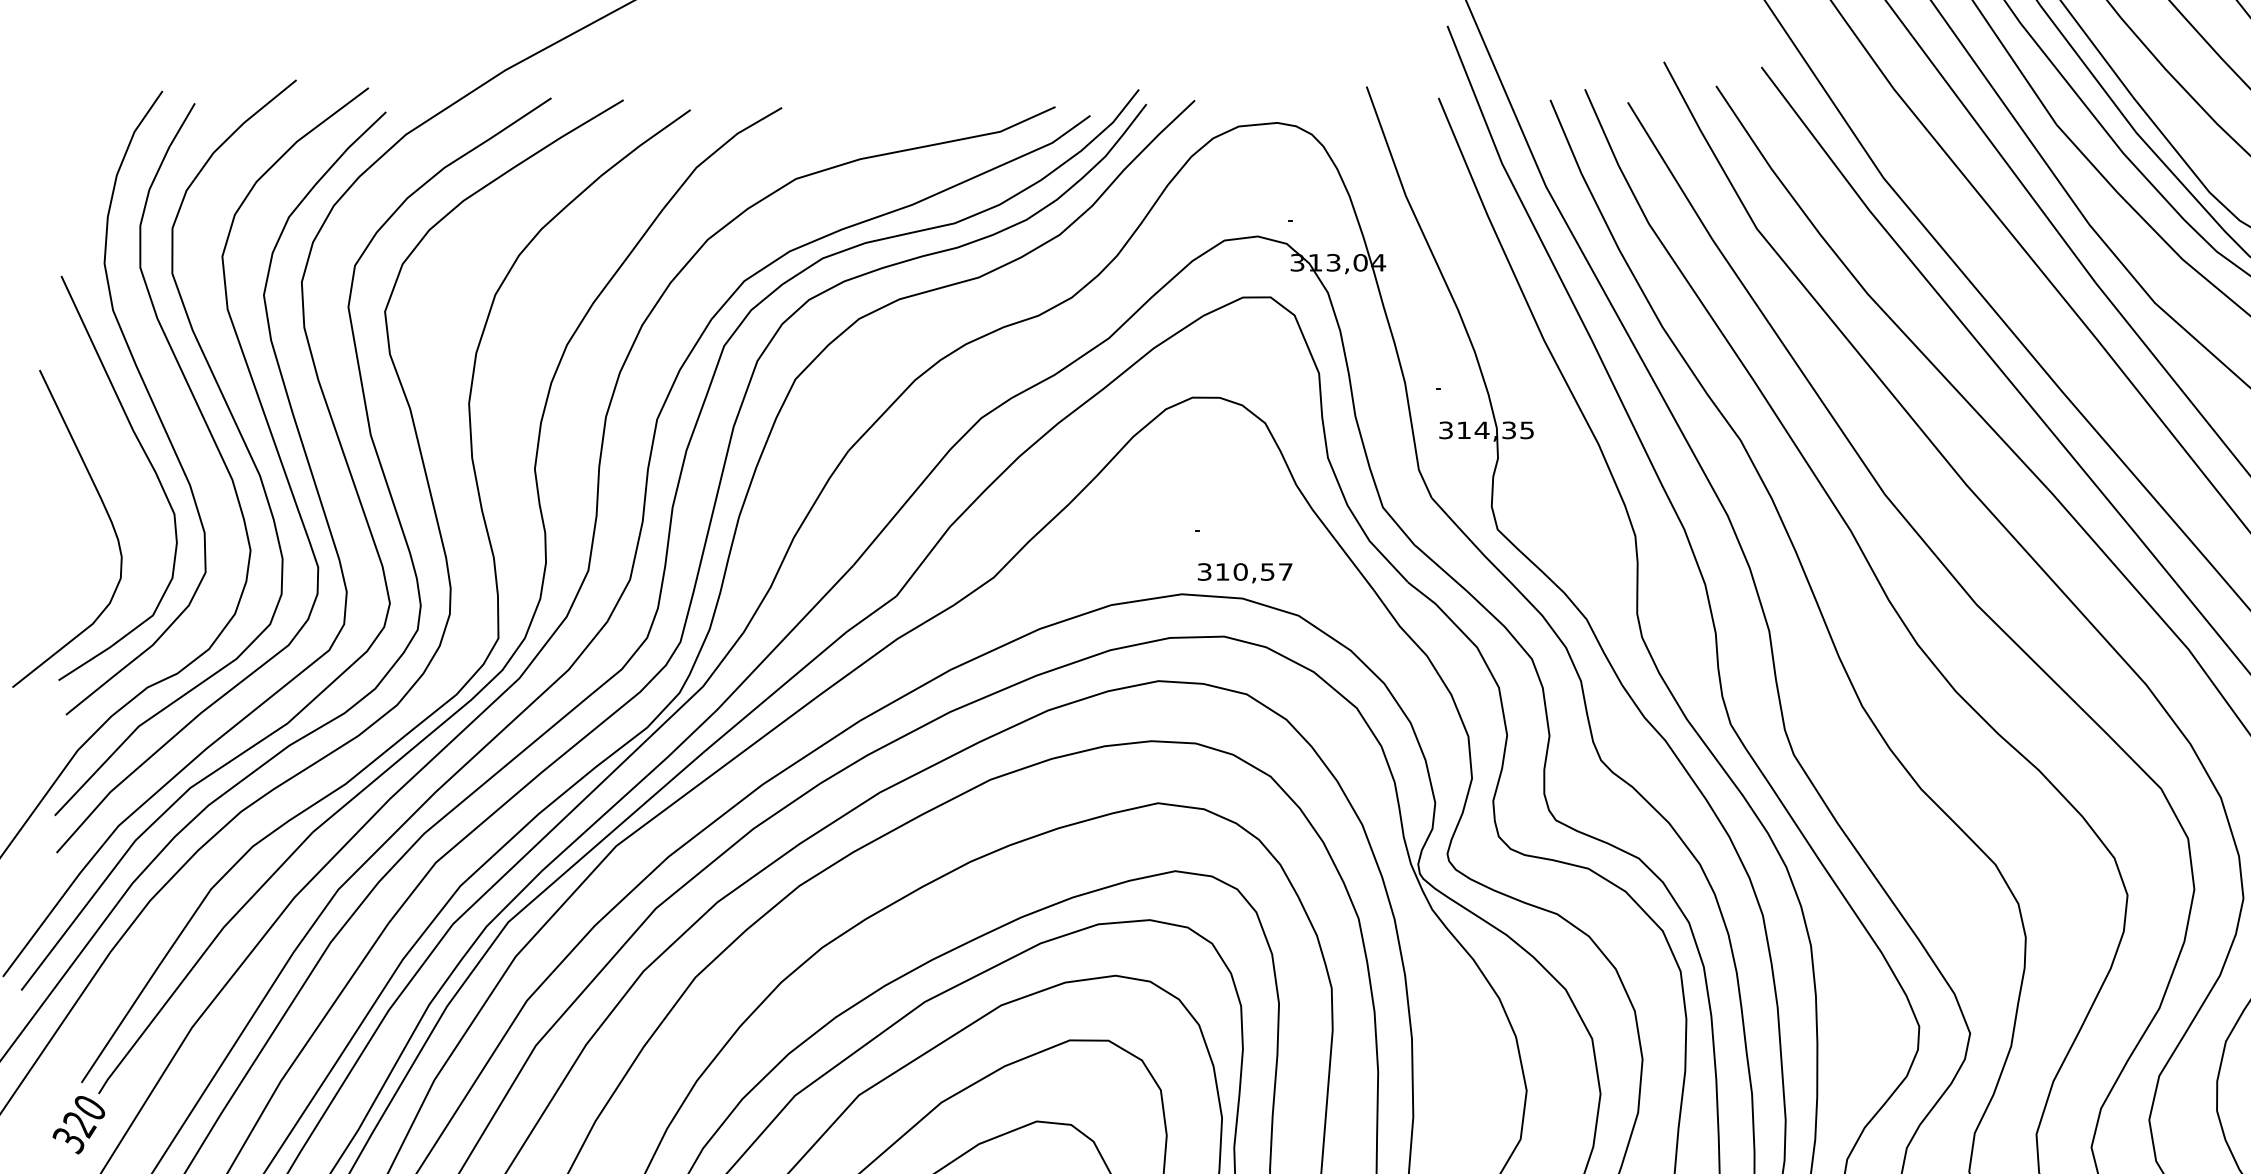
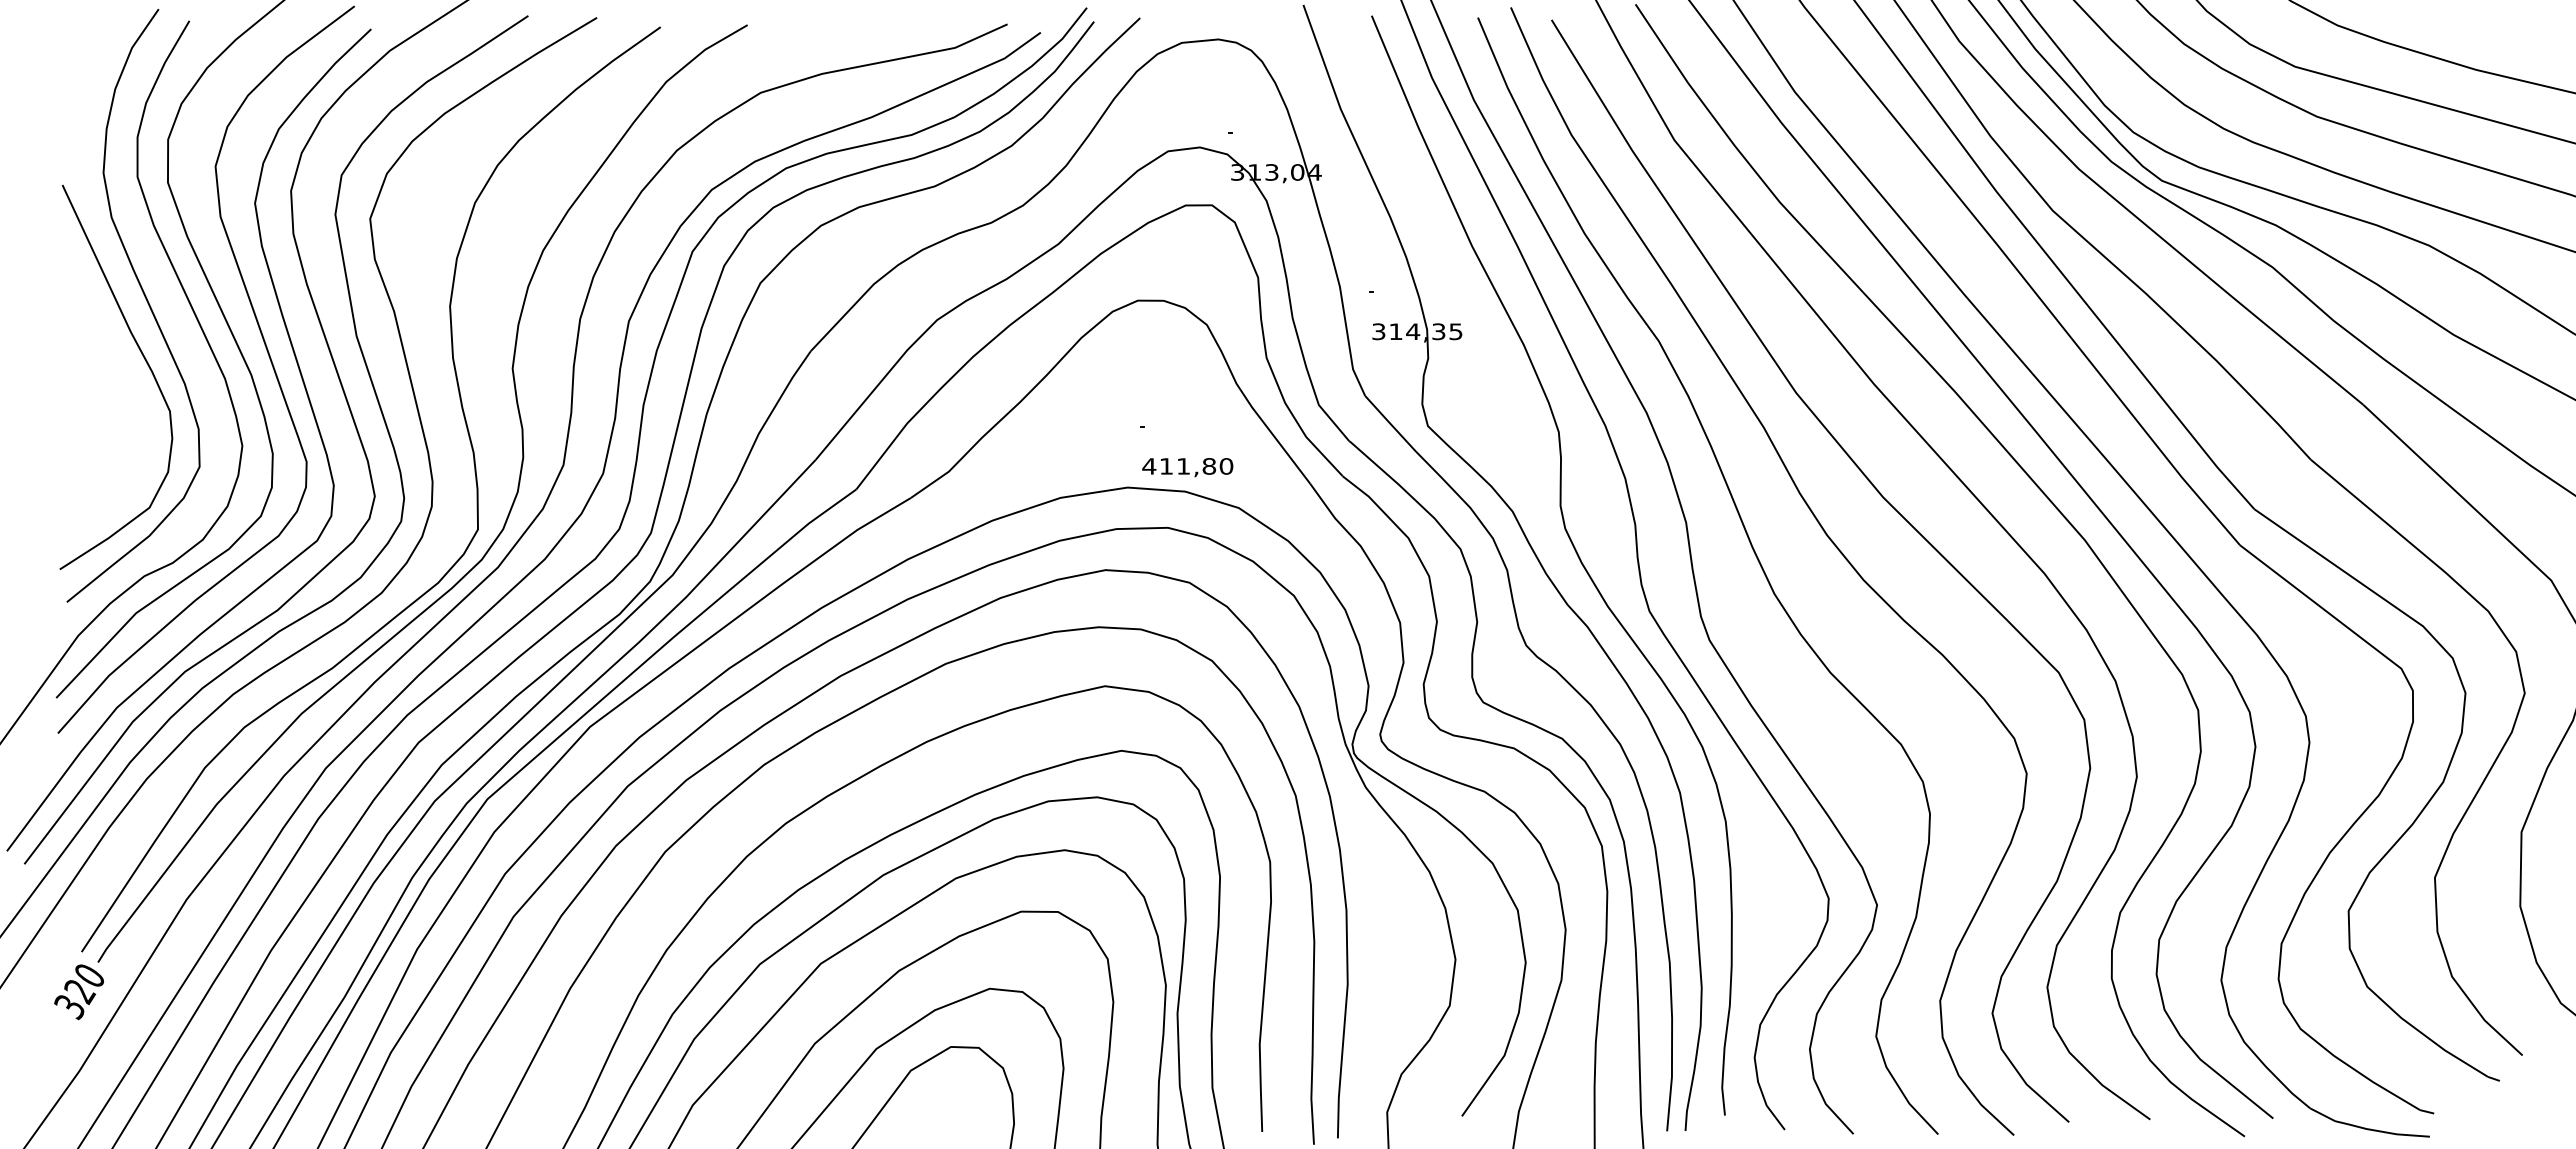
curve: (106, 514) -> (105, 411), removed
text: (1244, 572) -> (1187, 466), 310,57 -> 411,80

